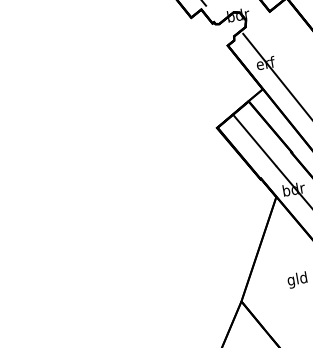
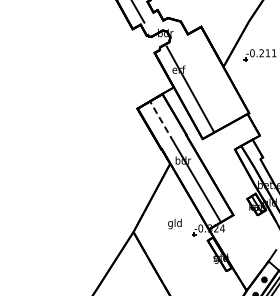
line: (253, 139) -> (161, 121), solid -> dashed

